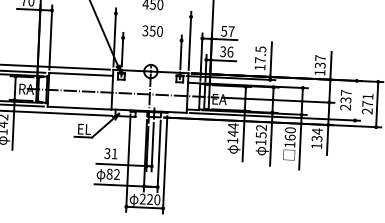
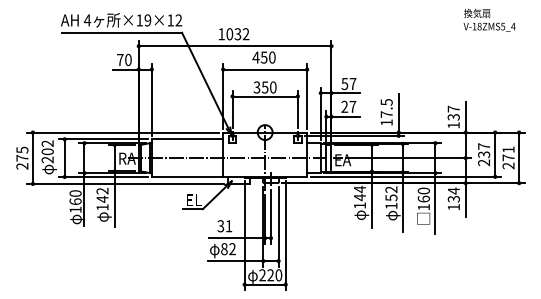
line: (152, 15) -> (264, 69), added
line: (151, 39) -> (264, 96), added
text: (226, 51) -> (348, 106), 36 -> 27
line: (356, 100) -> (495, 154), added

